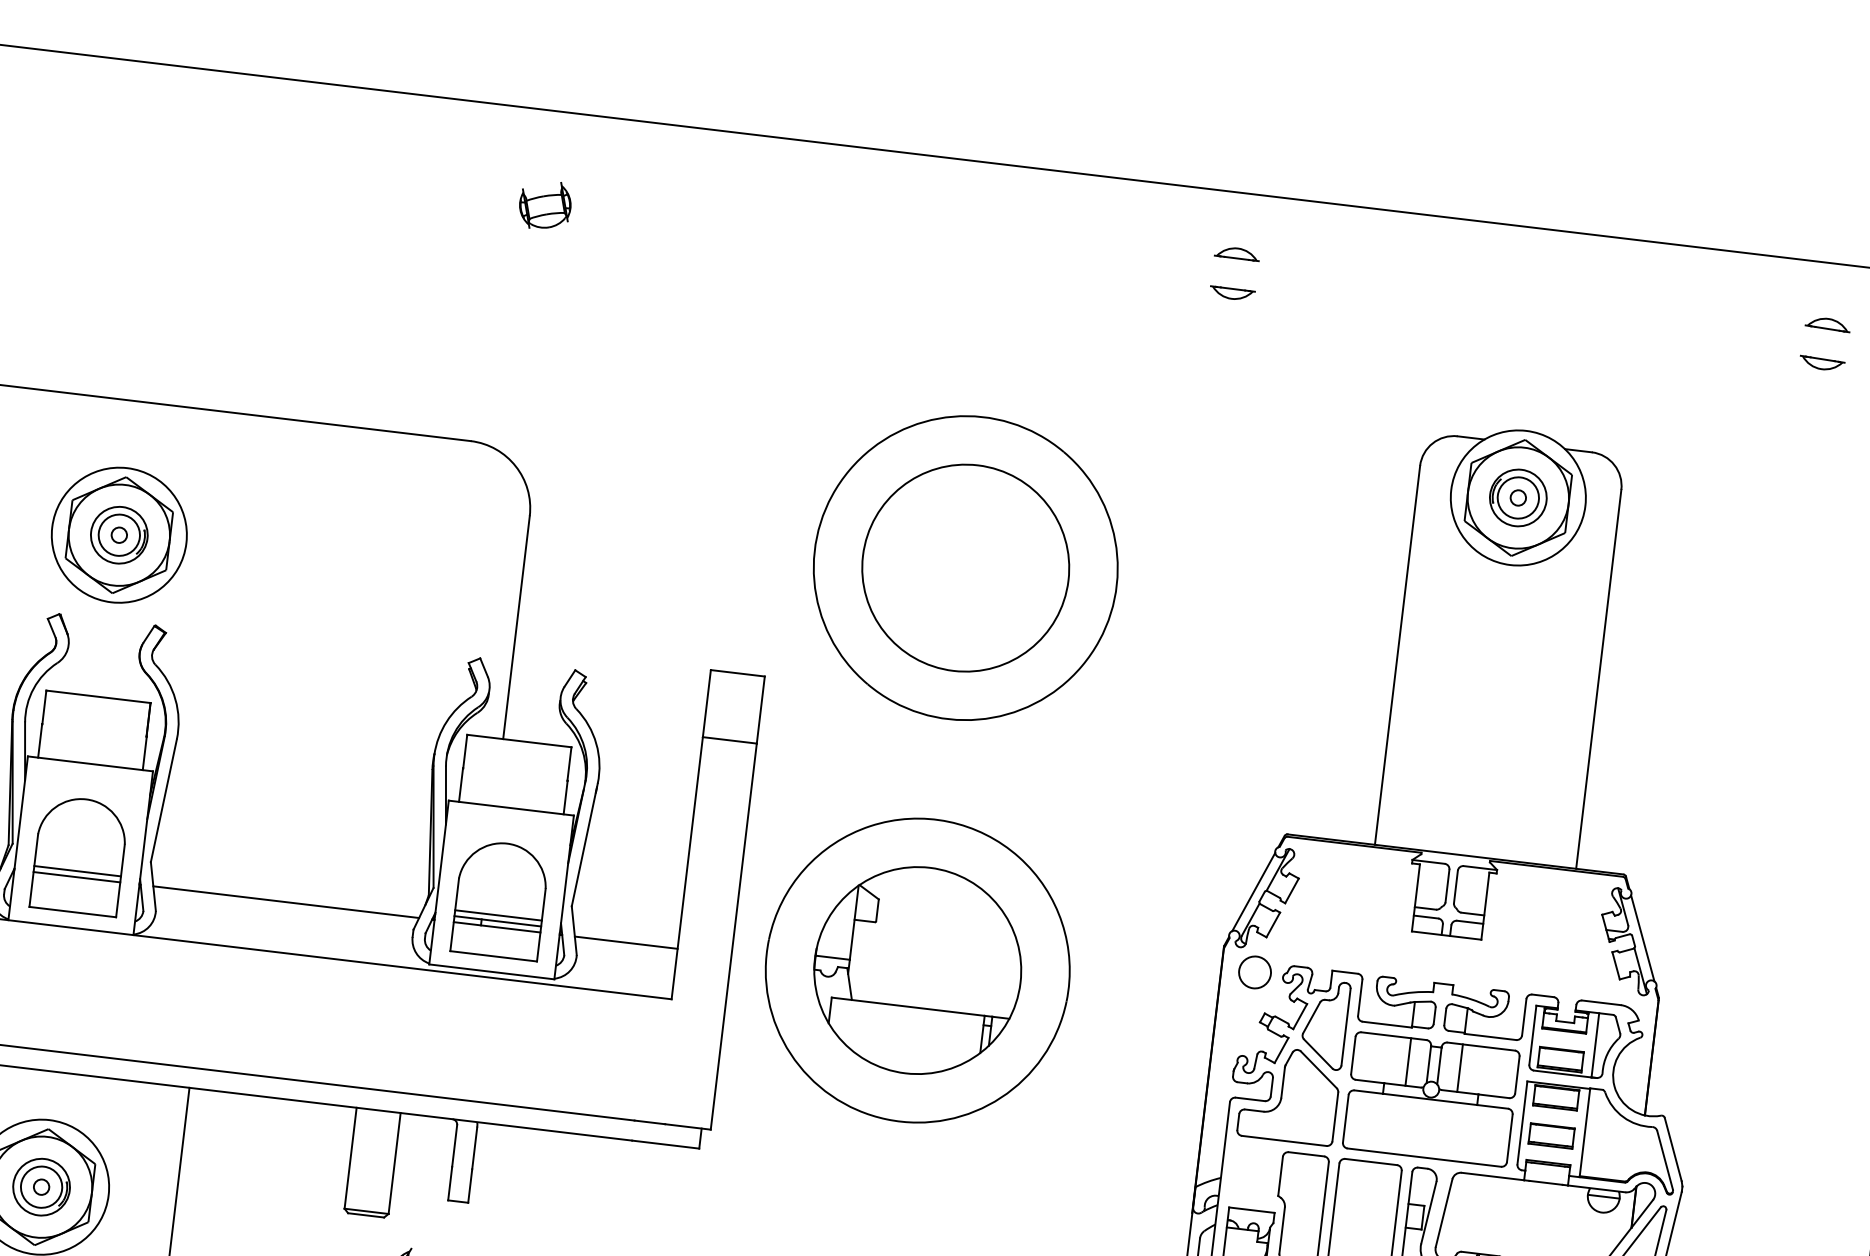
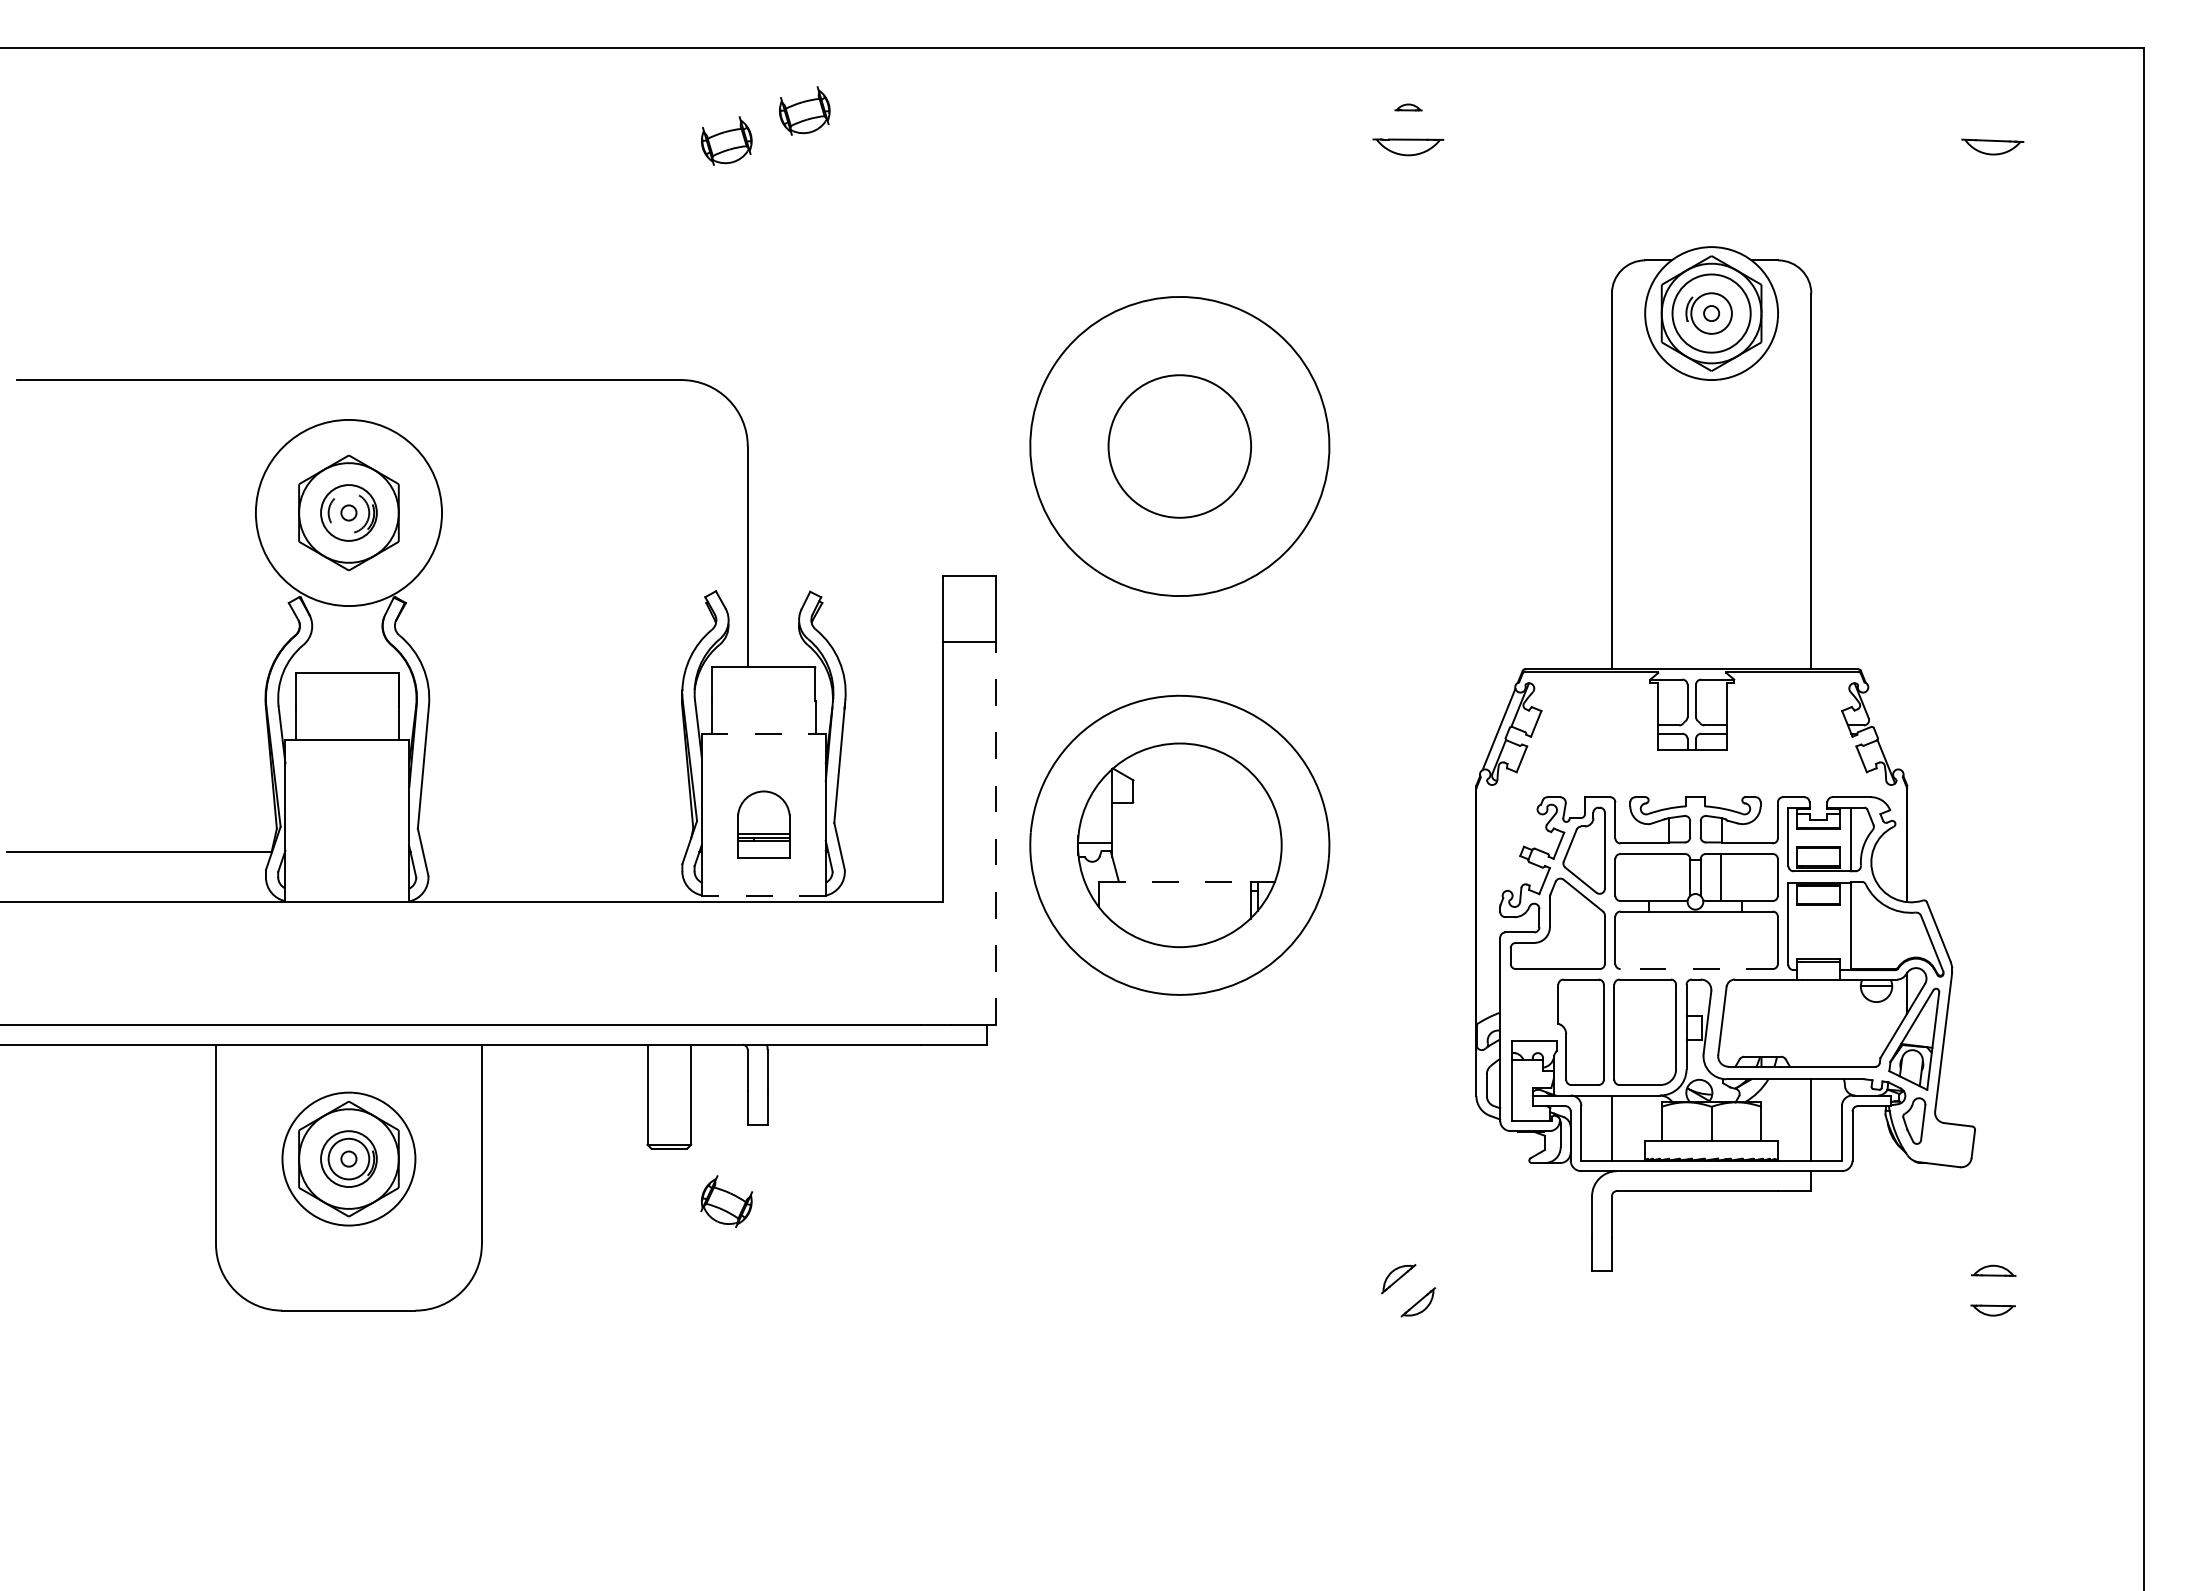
part: (627, 183) -> (804, 110), added
part: (1237, 253) -> (1408, 107), size x0.6
part: (1232, 293) -> (1408, 147), size x1.6
part: (1827, 323) -> (1993, 107), removed
part: (1821, 363) -> (1992, 146), size x1.4
circle: (1518, 497) -> (1711, 313), size x1.4
circle: (118, 534) -> (348, 512), size x1.4
circle: (118, 534) -> (348, 512), solid -> dashed
circle: (965, 568) -> (1179, 446), size x0.7
line: (511, 807) -> (763, 733), solid -> dashed
part: (79, 855) -> (347, 830), removed
part: (500, 899) -> (763, 824), size x0.6
line: (285, 902) -> (554, 852), removed
line: (734, 936) -> (996, 833), solid -> dashed
line: (1642, 938) -> (1884, 729), removed
line: (625, 943) -> (891, 852), removed
line: (491, 972) -> (763, 896), solid -> dashed
circle: (1254, 972) -> (1509, 807), removed
line: (908, 1006) -> (1174, 881), solid -> dashed
line: (1407, 1061) -> (1669, 877), removed
part: (1551, 1135) -> (1818, 932), removed
line: (1424, 1158) -> (1696, 969), solid -> dashed

